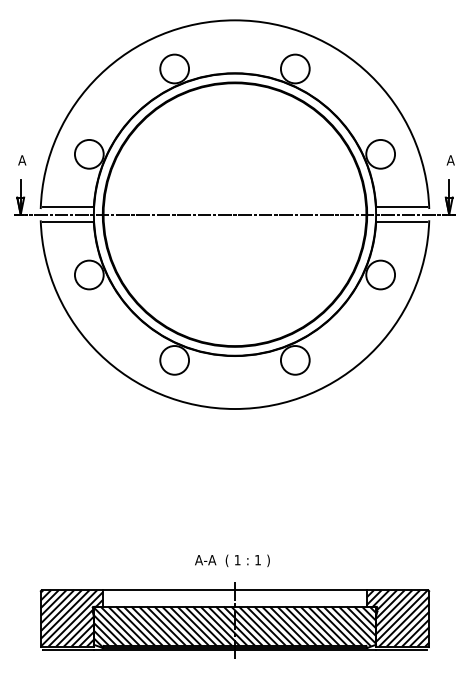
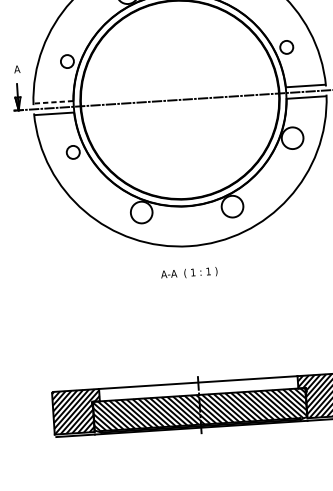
circle: (88, 153) -> (66, 60), size x0.6
circle: (380, 153) -> (286, 46), size x0.6
line: (68, 207) -> (54, 102), solid -> dashed
circle: (88, 274) -> (72, 152), size x0.6
text: (232, 560) -> (189, 273), moved

